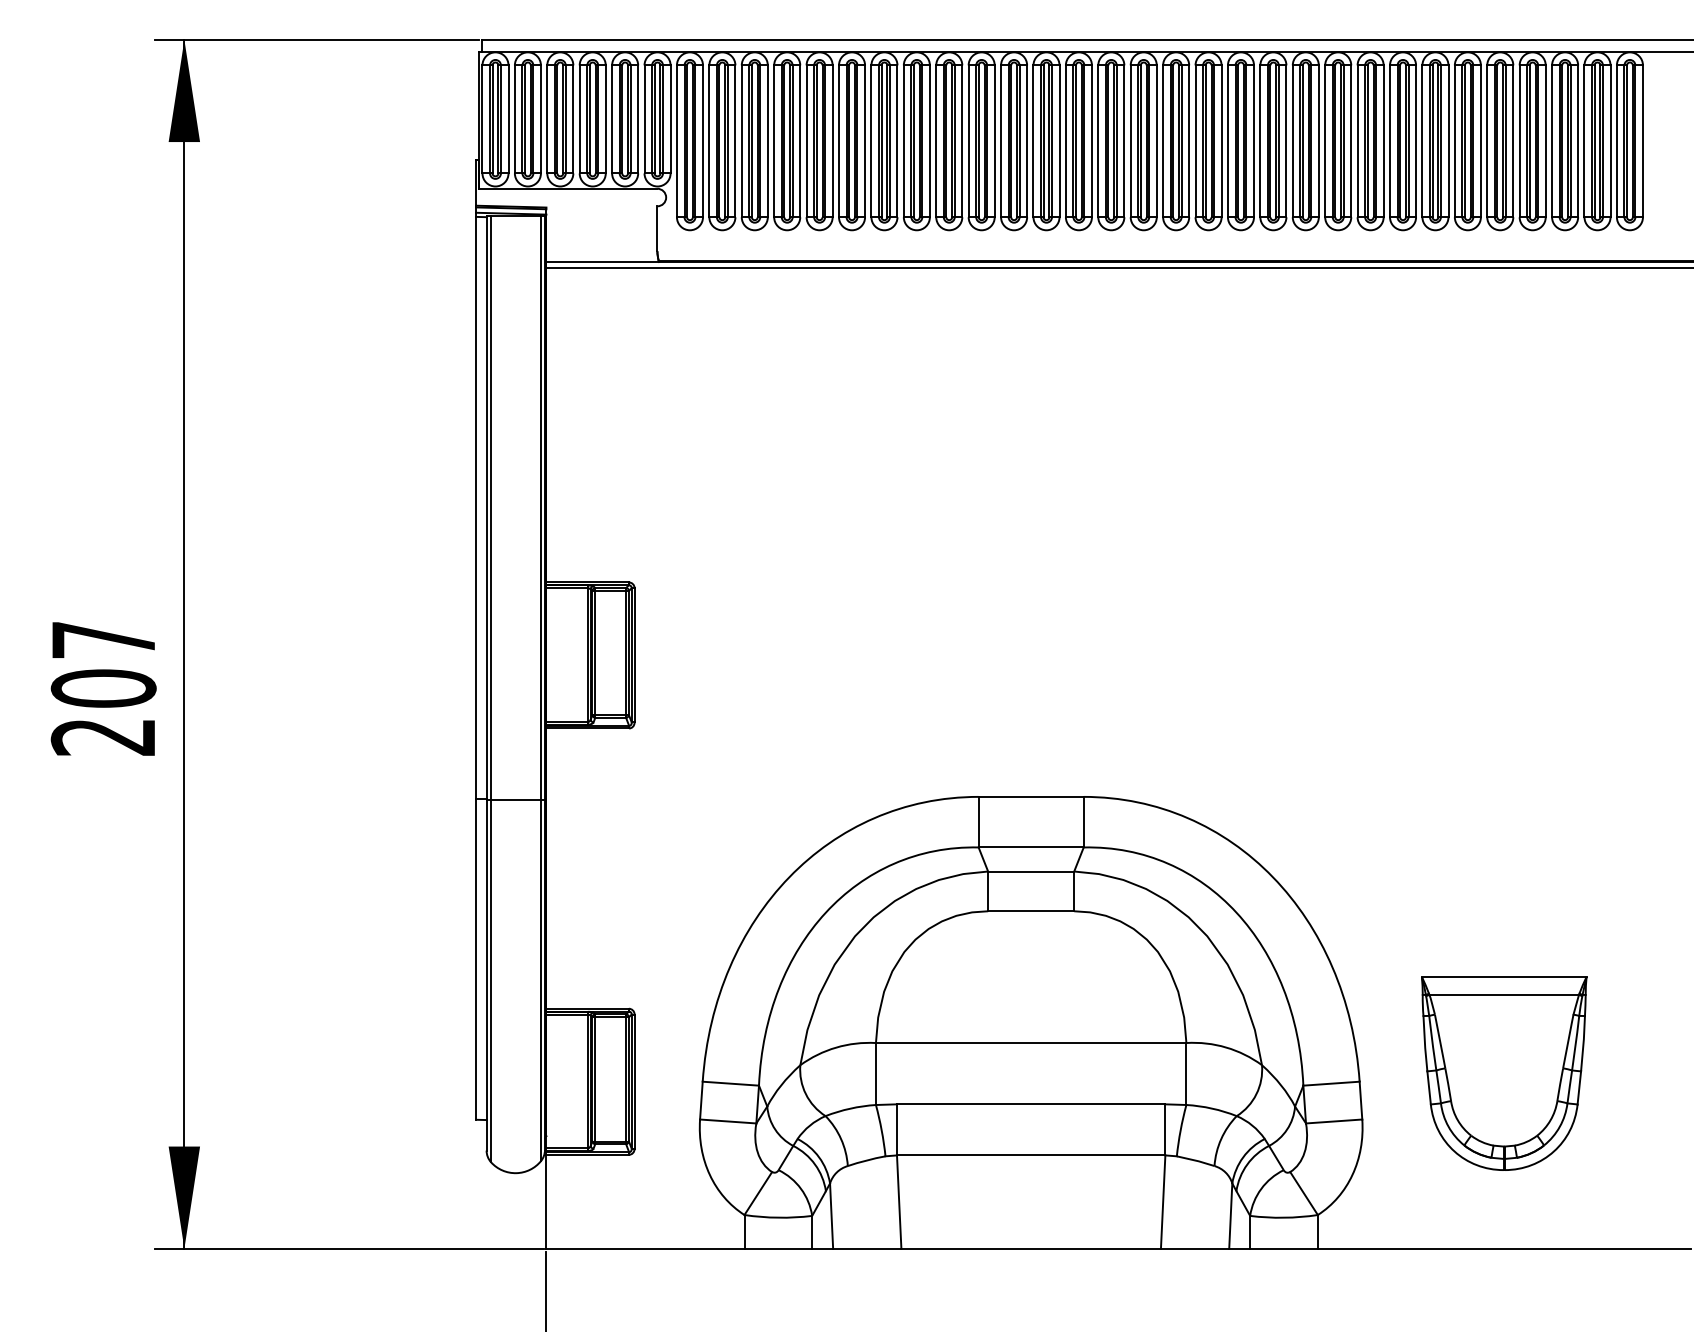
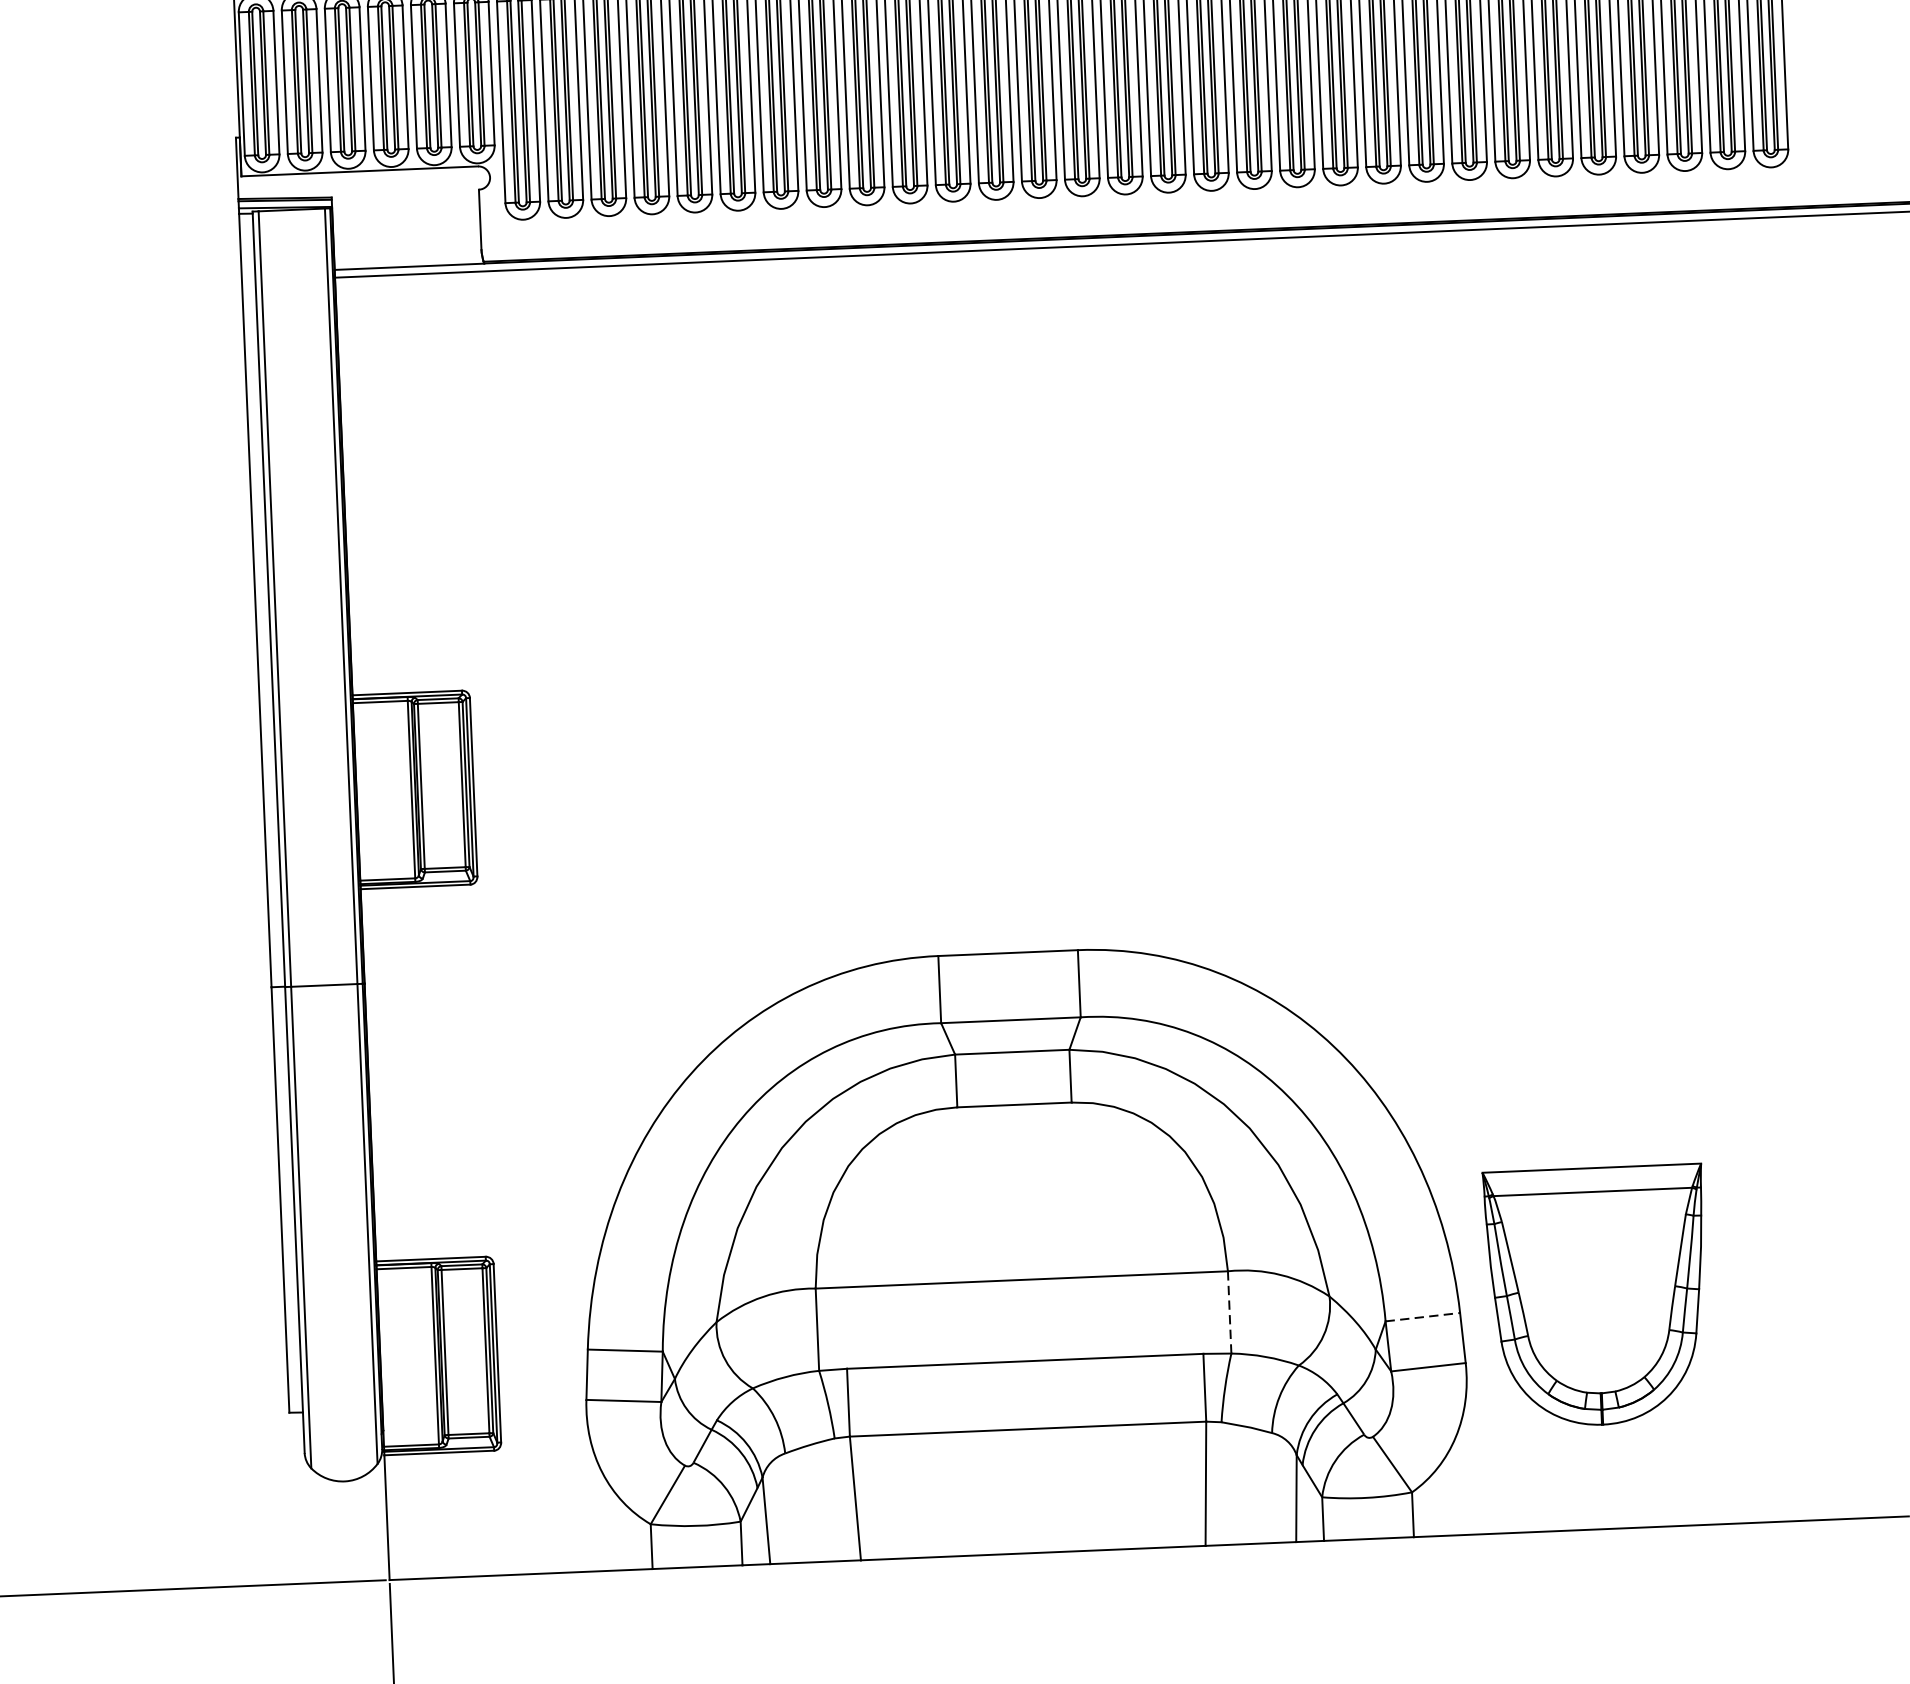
part: (1504, 1073) -> (1597, 1296), moved
line: (1186, 1074) -> (1229, 1313), solid -> dashed
line: (1331, 1083) -> (1422, 1316), solid -> dashed

